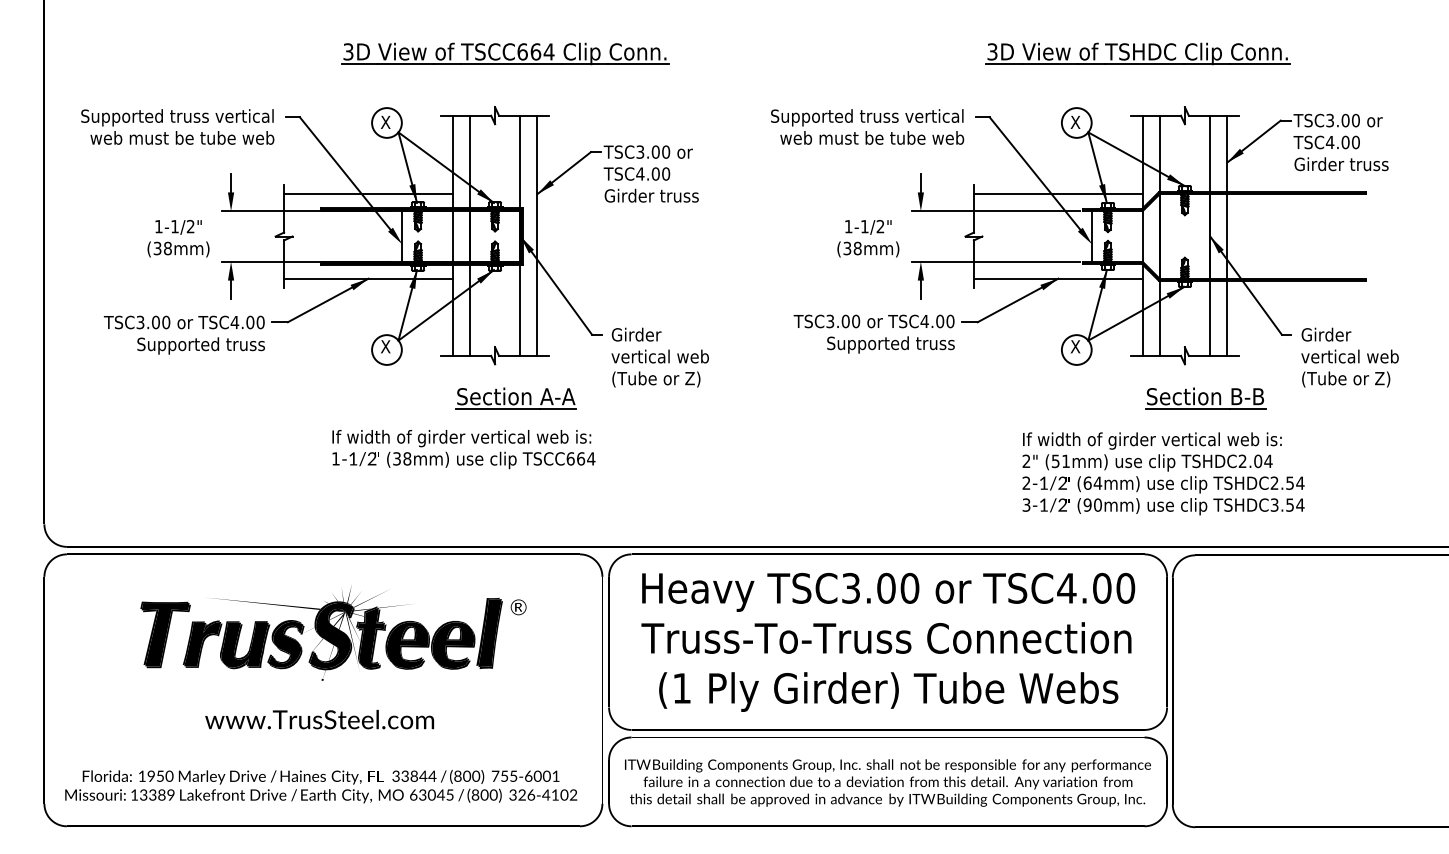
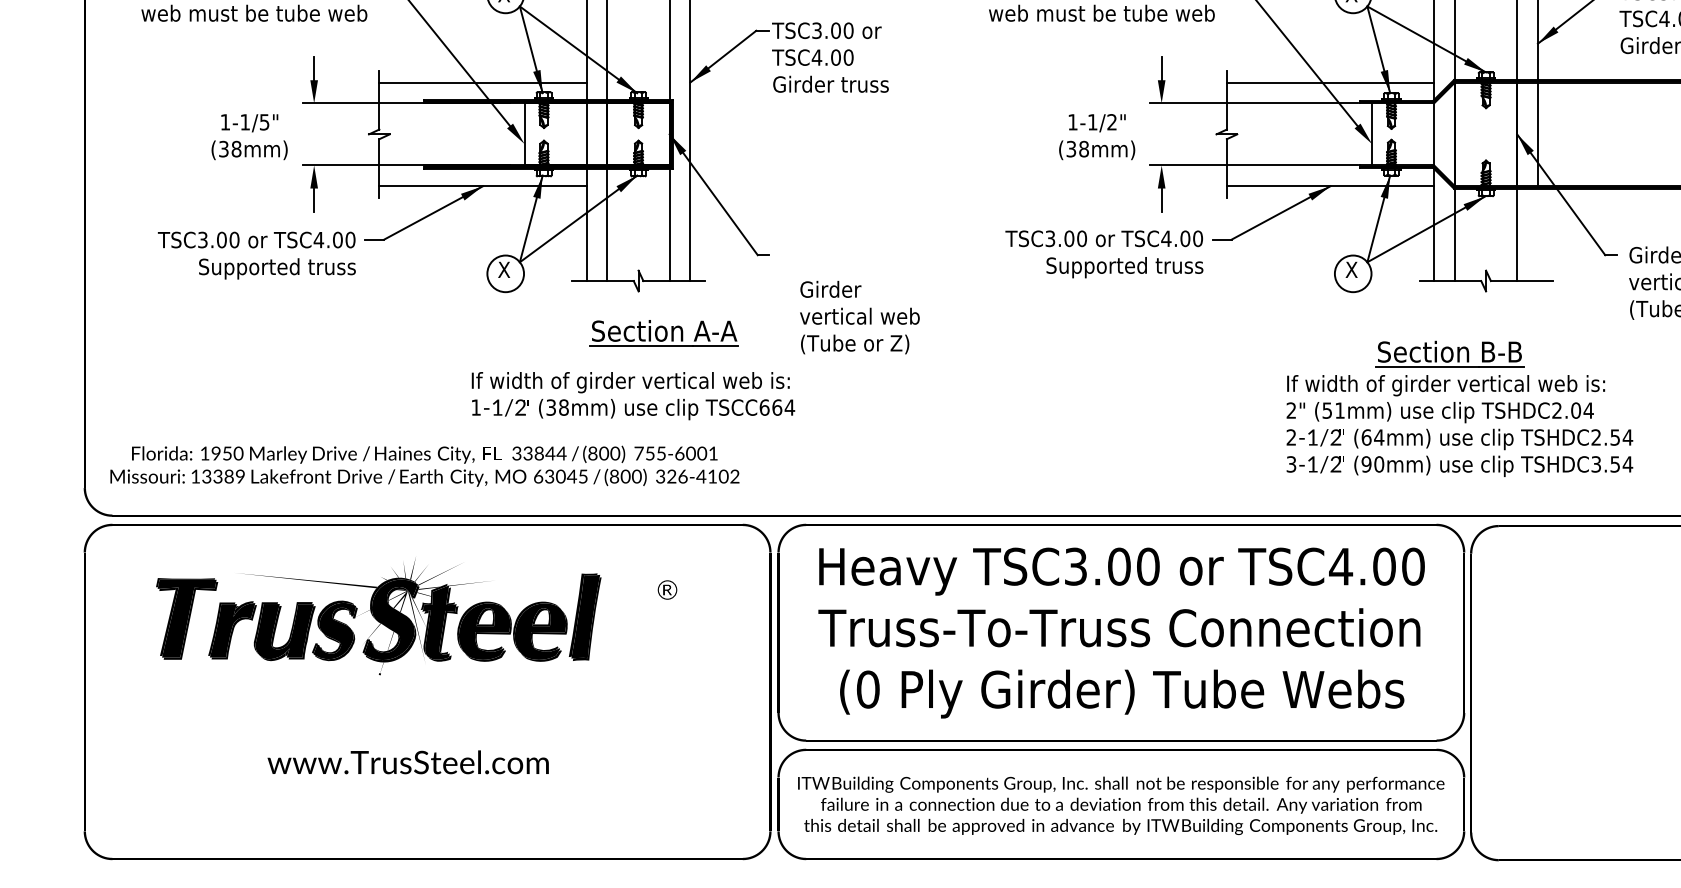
text: (190, 226) -> (264, 122), 1-1/2" -> 1-1/5"
line: (1227, 317) -> (1538, 233), removed
text: (659, 357) -> (858, 317), moved
part: (1205, 398) -> (1449, 354), moved
text: (463, 449) -> (632, 396), moved
part: (321, 633) -> (378, 617), moved
text: (681, 688) -> (867, 689), (1 -> (0
text: (319, 719) -> (408, 762), moved
text: (321, 786) -> (425, 466), moved

